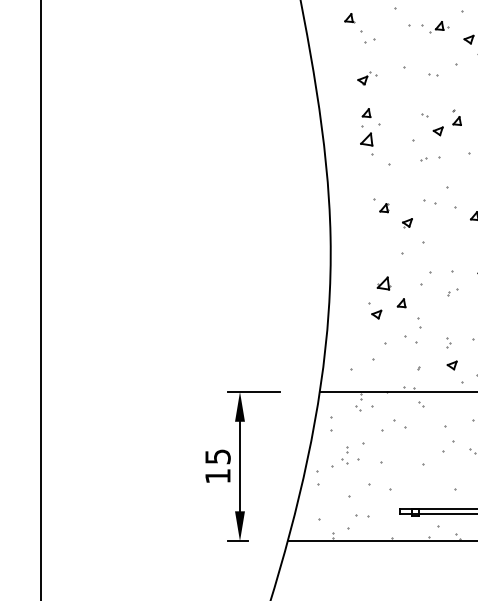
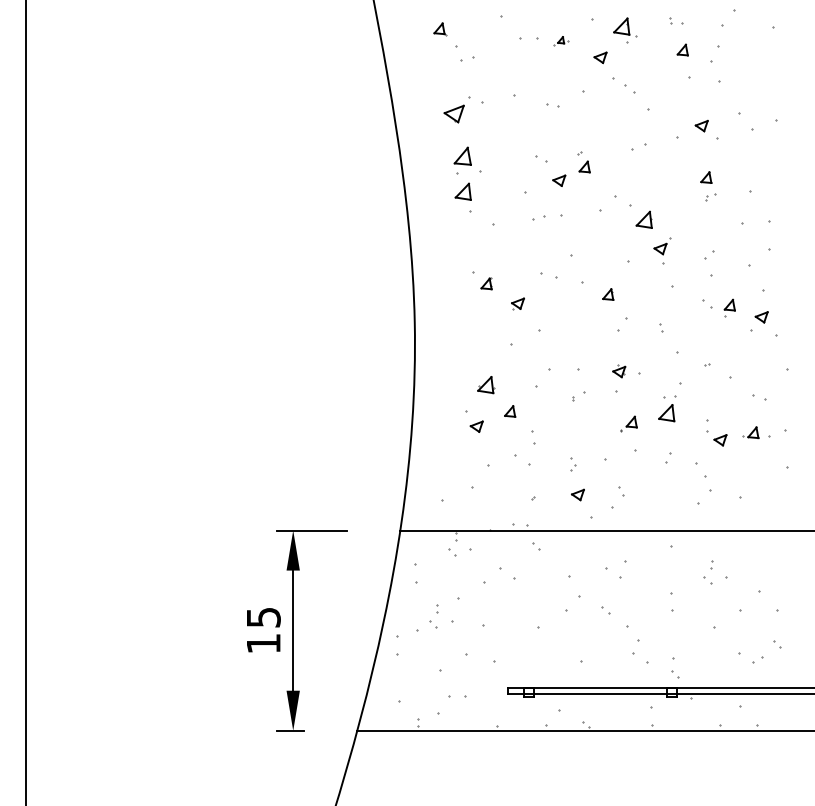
part: (439, 27) -> (560, 41), size x0.6
part: (367, 78) -> (464, 109), size x1.6
part: (366, 113) -> (463, 156), size x1.6
part: (425, 115) -> (541, 159), size x1.6
part: (423, 159) -> (539, 218), size x1.6

